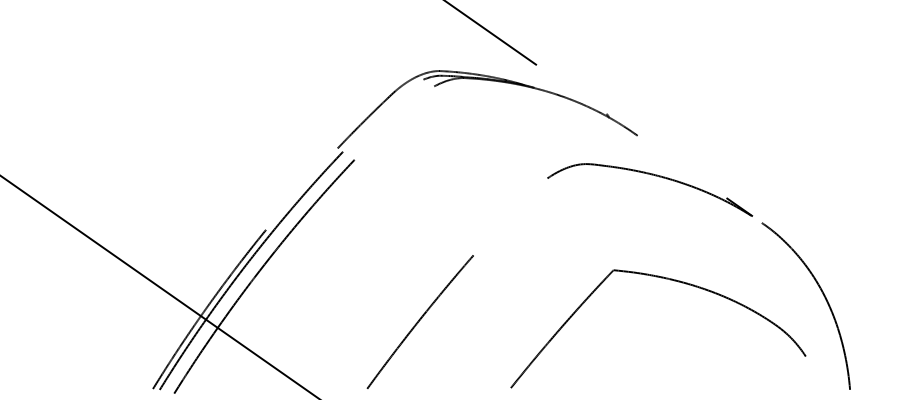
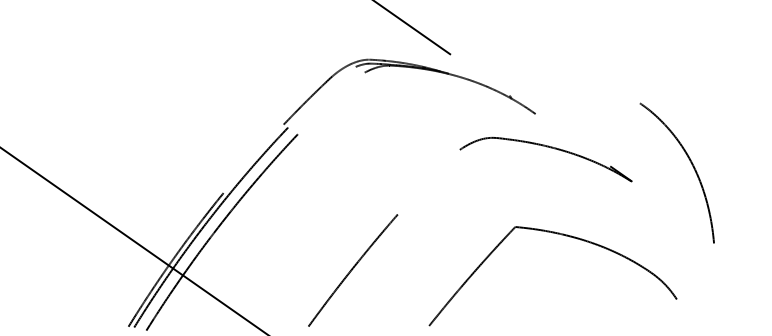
curve: (823, 296) -> (691, 165), moved

